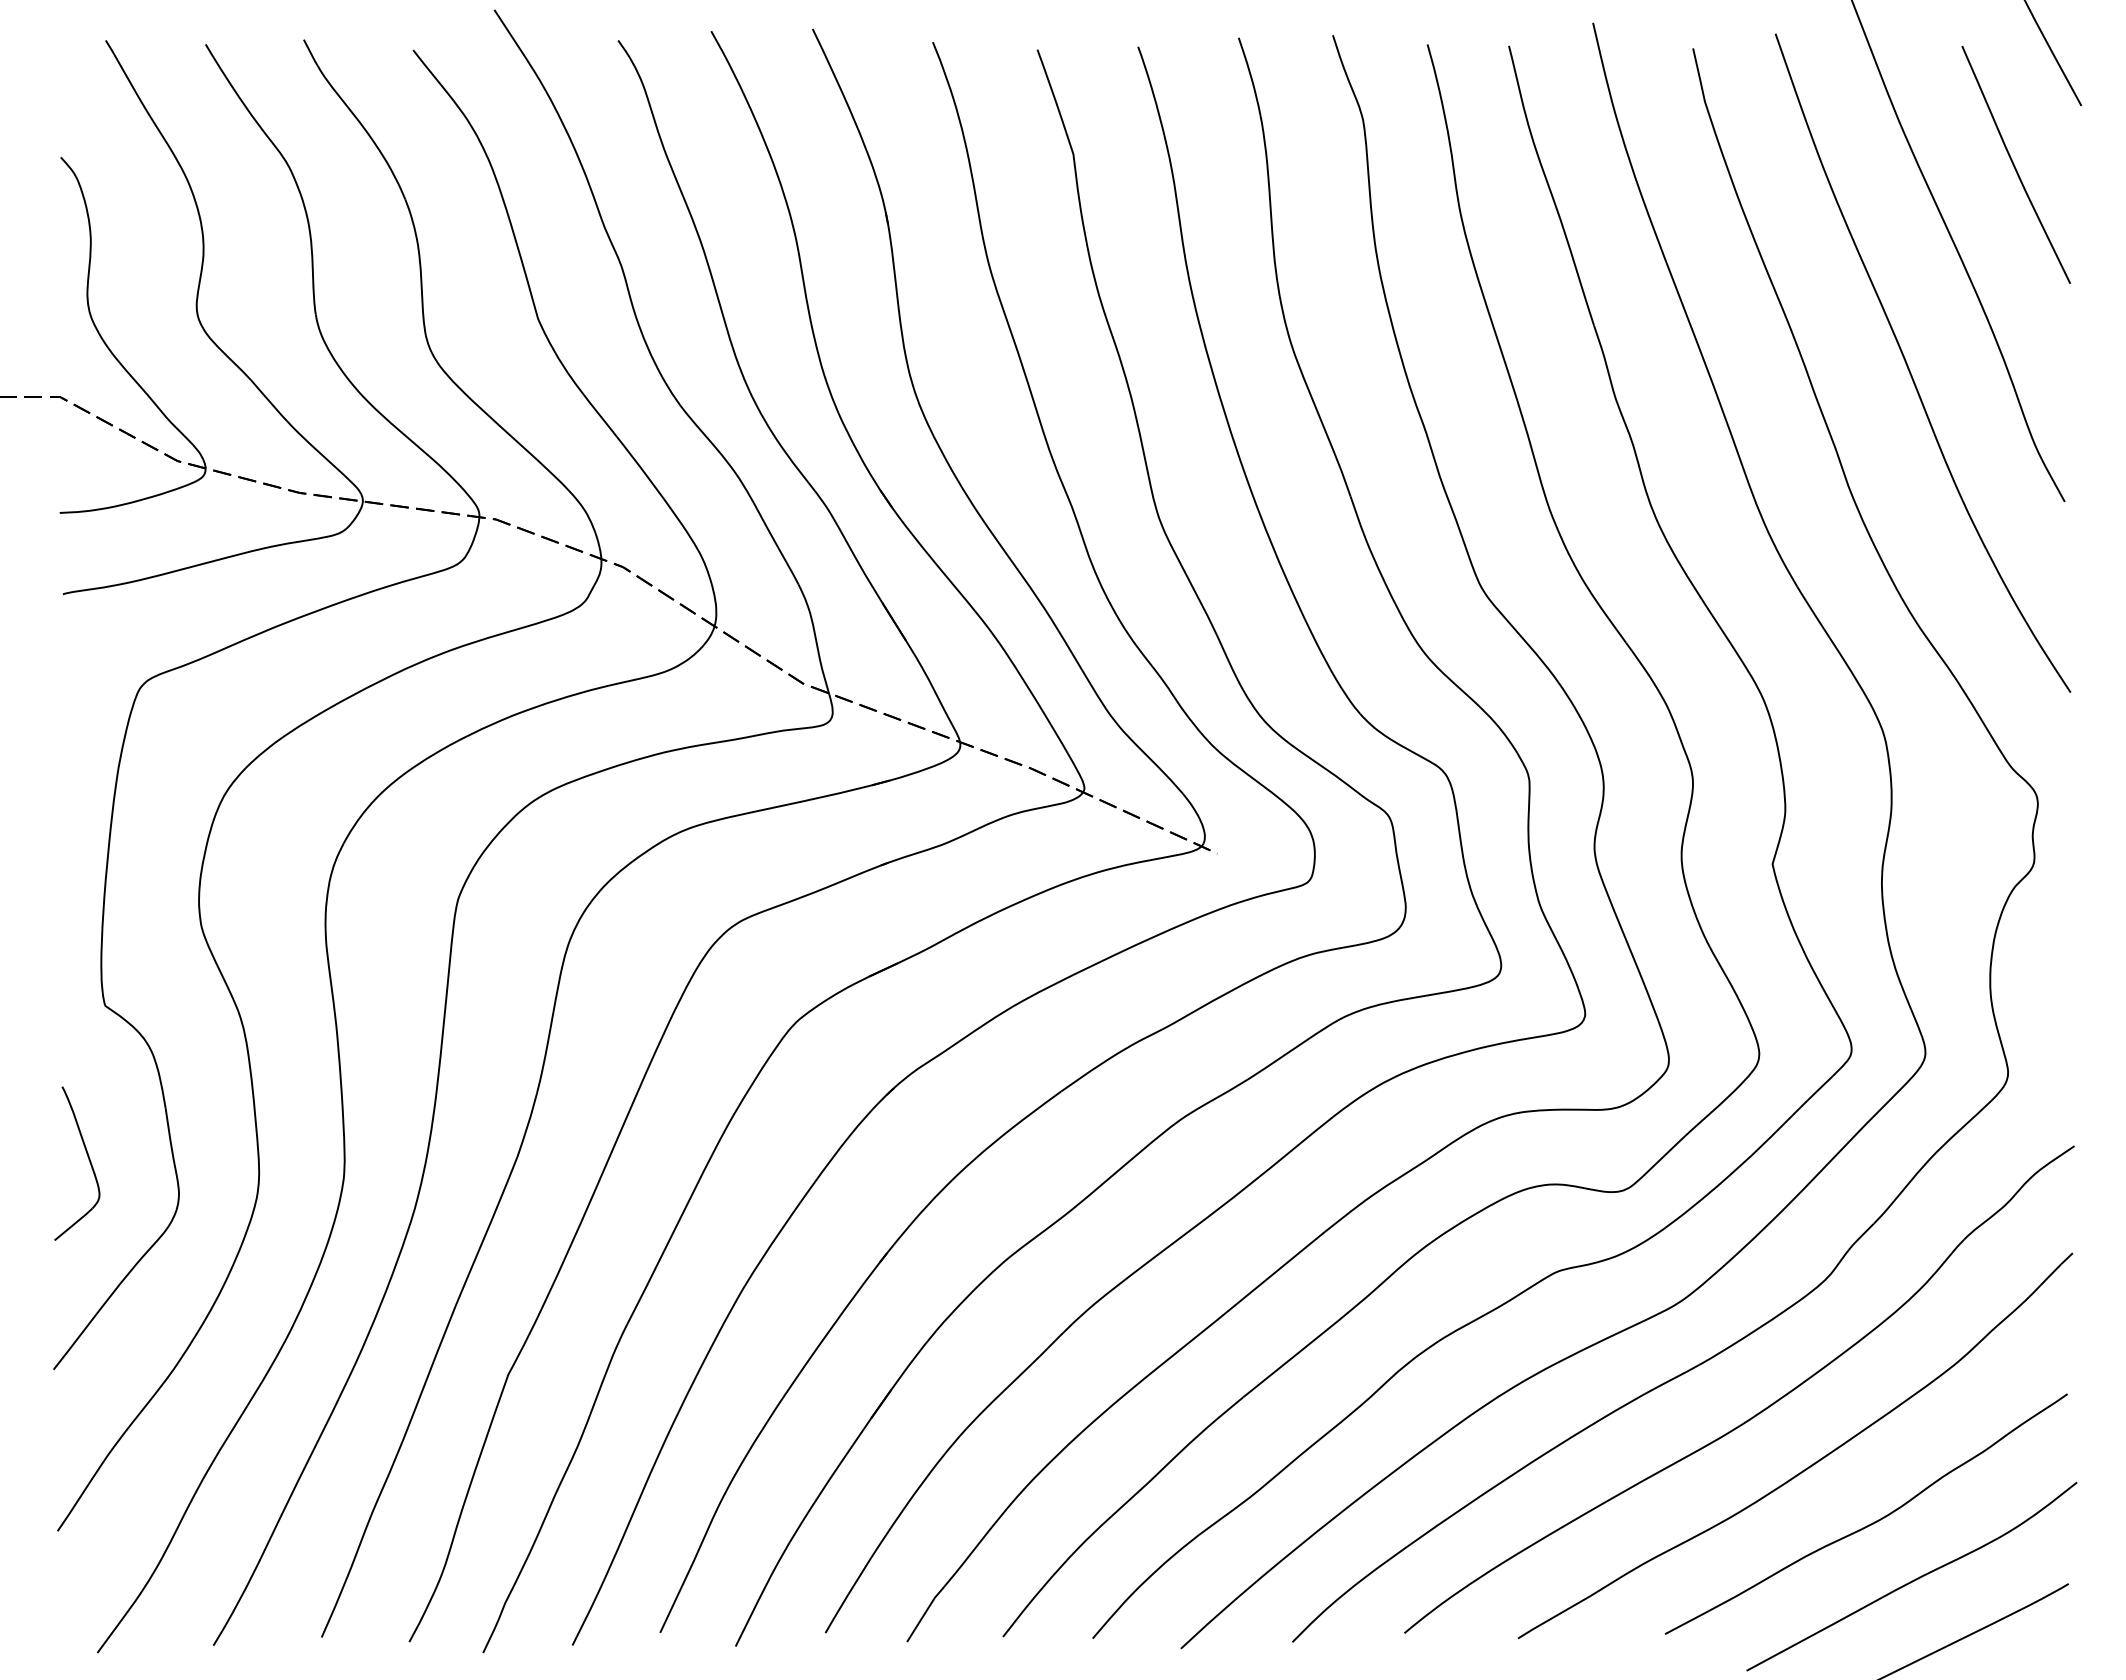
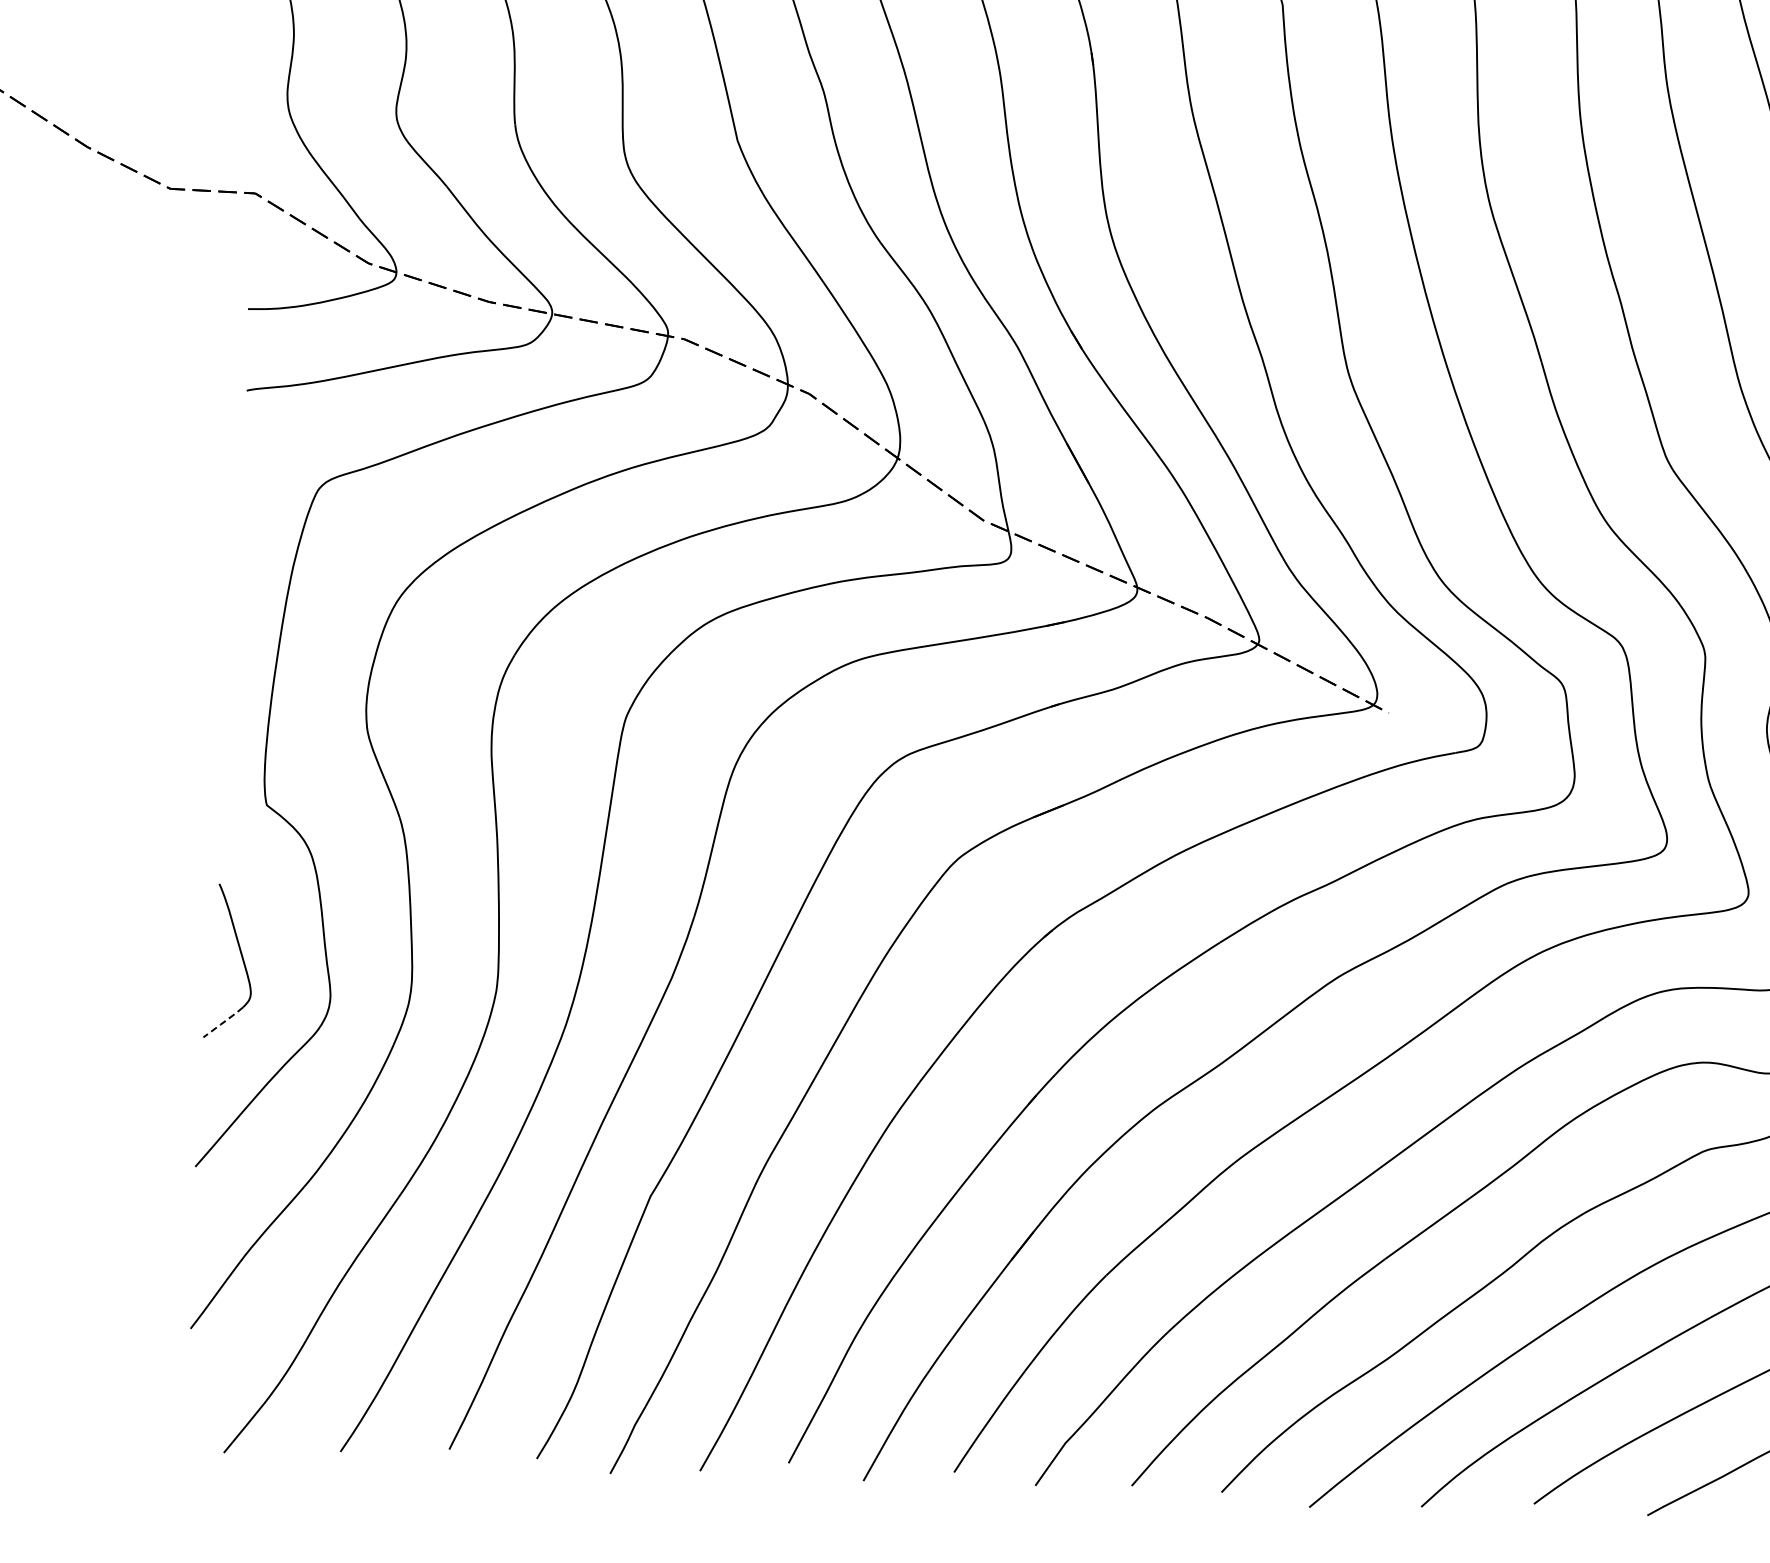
line: (73, 1224) -> (223, 1022), solid -> dashed

